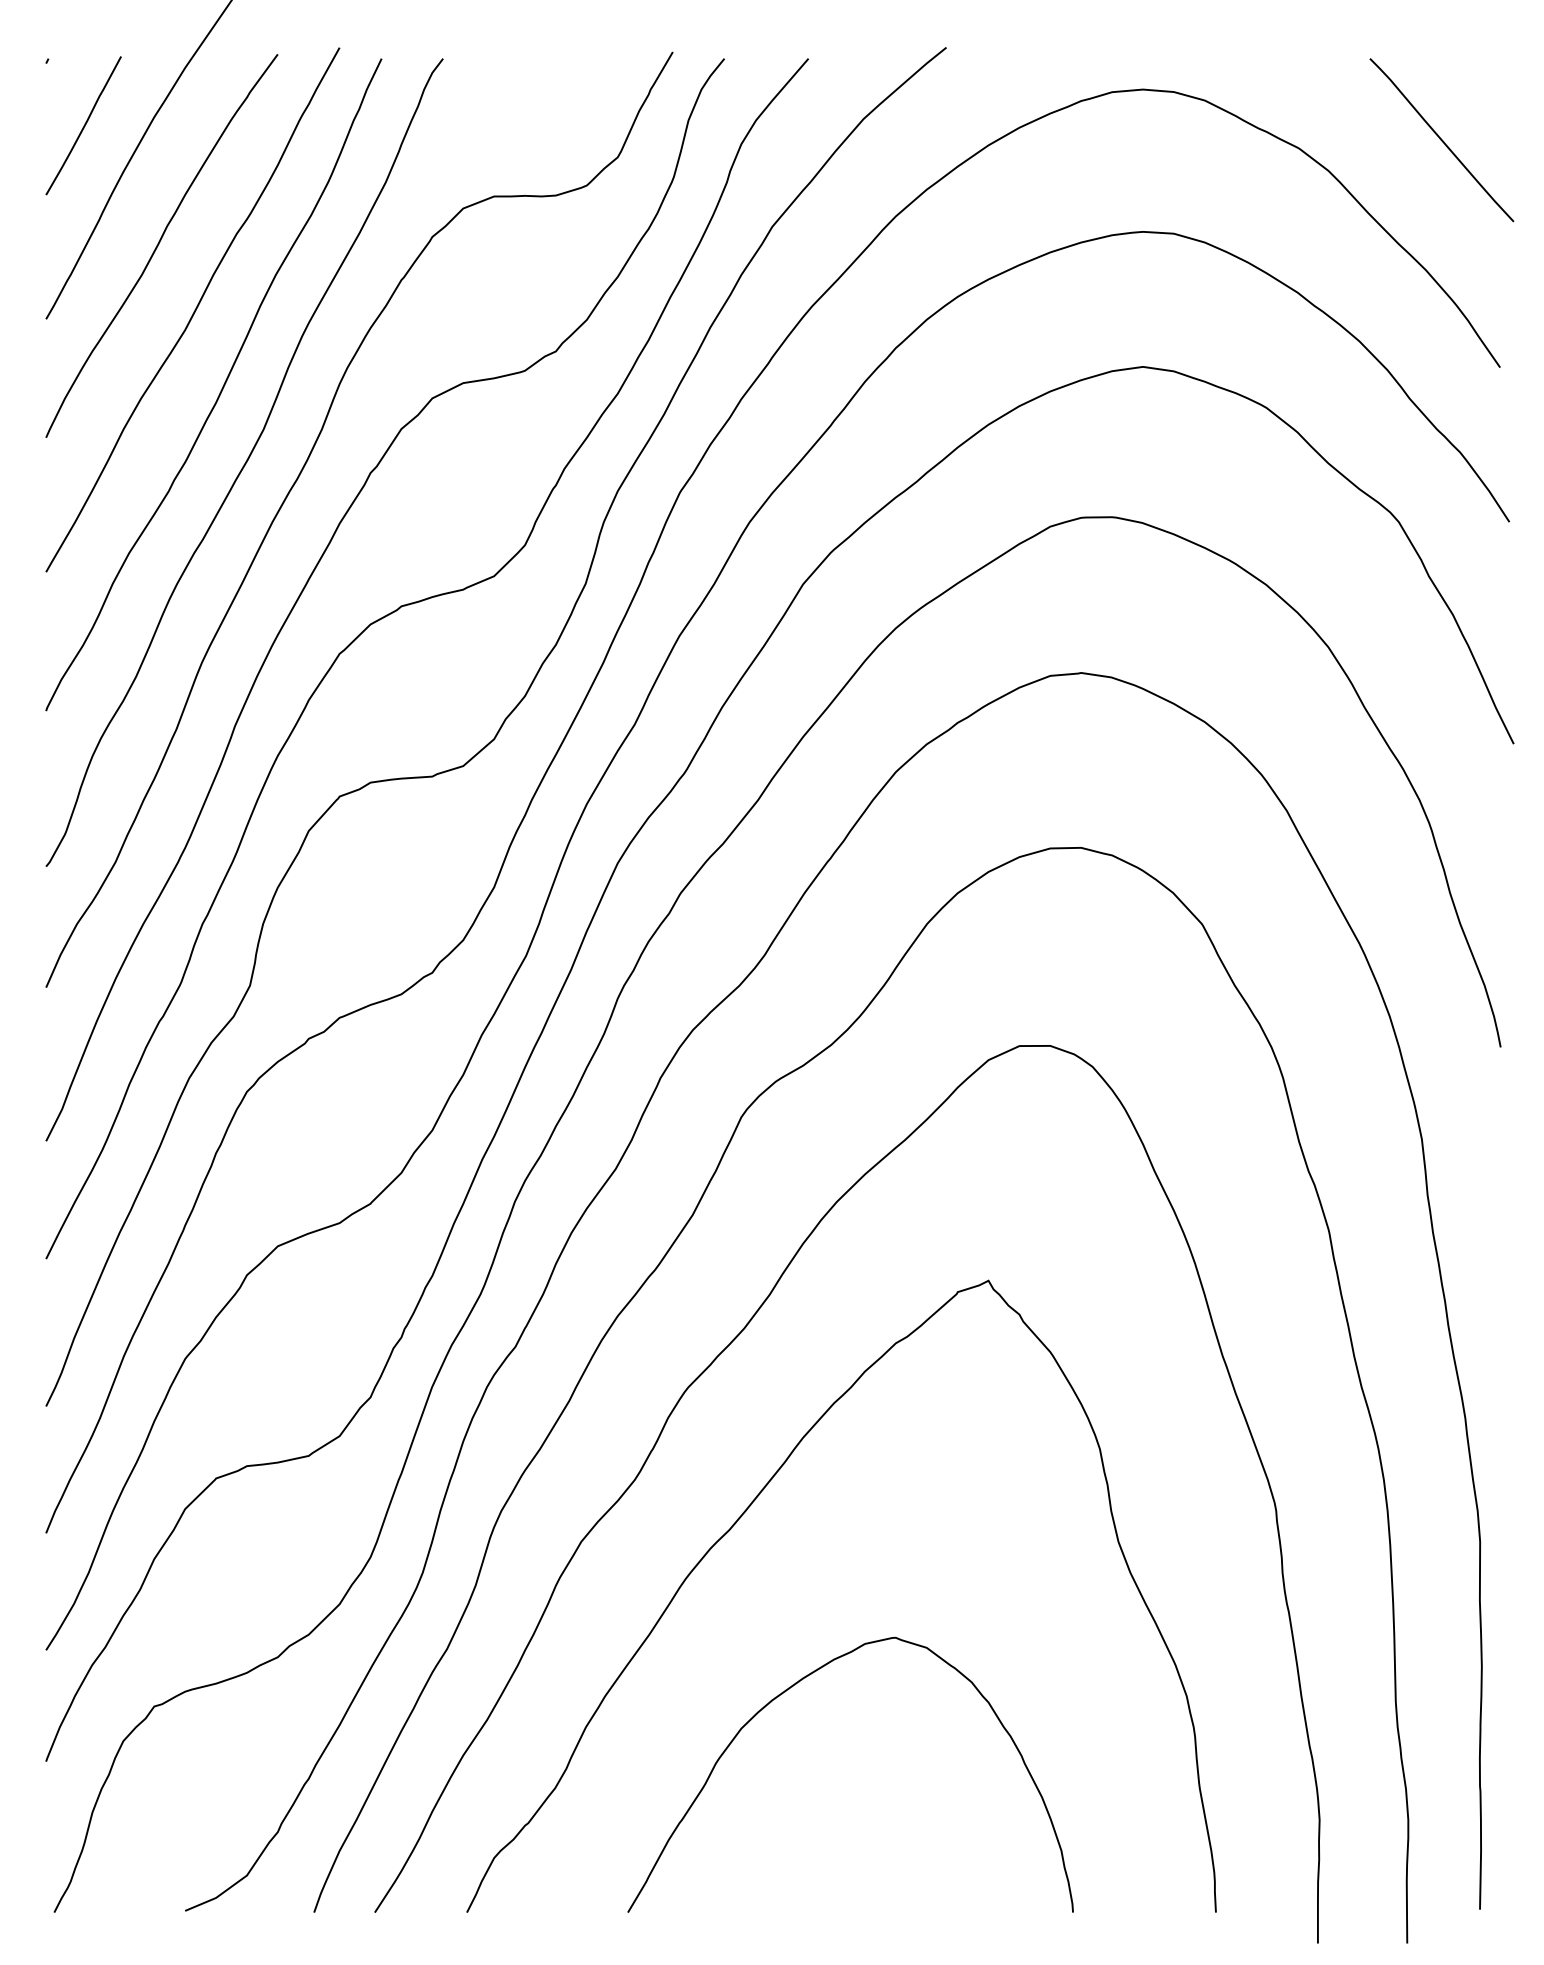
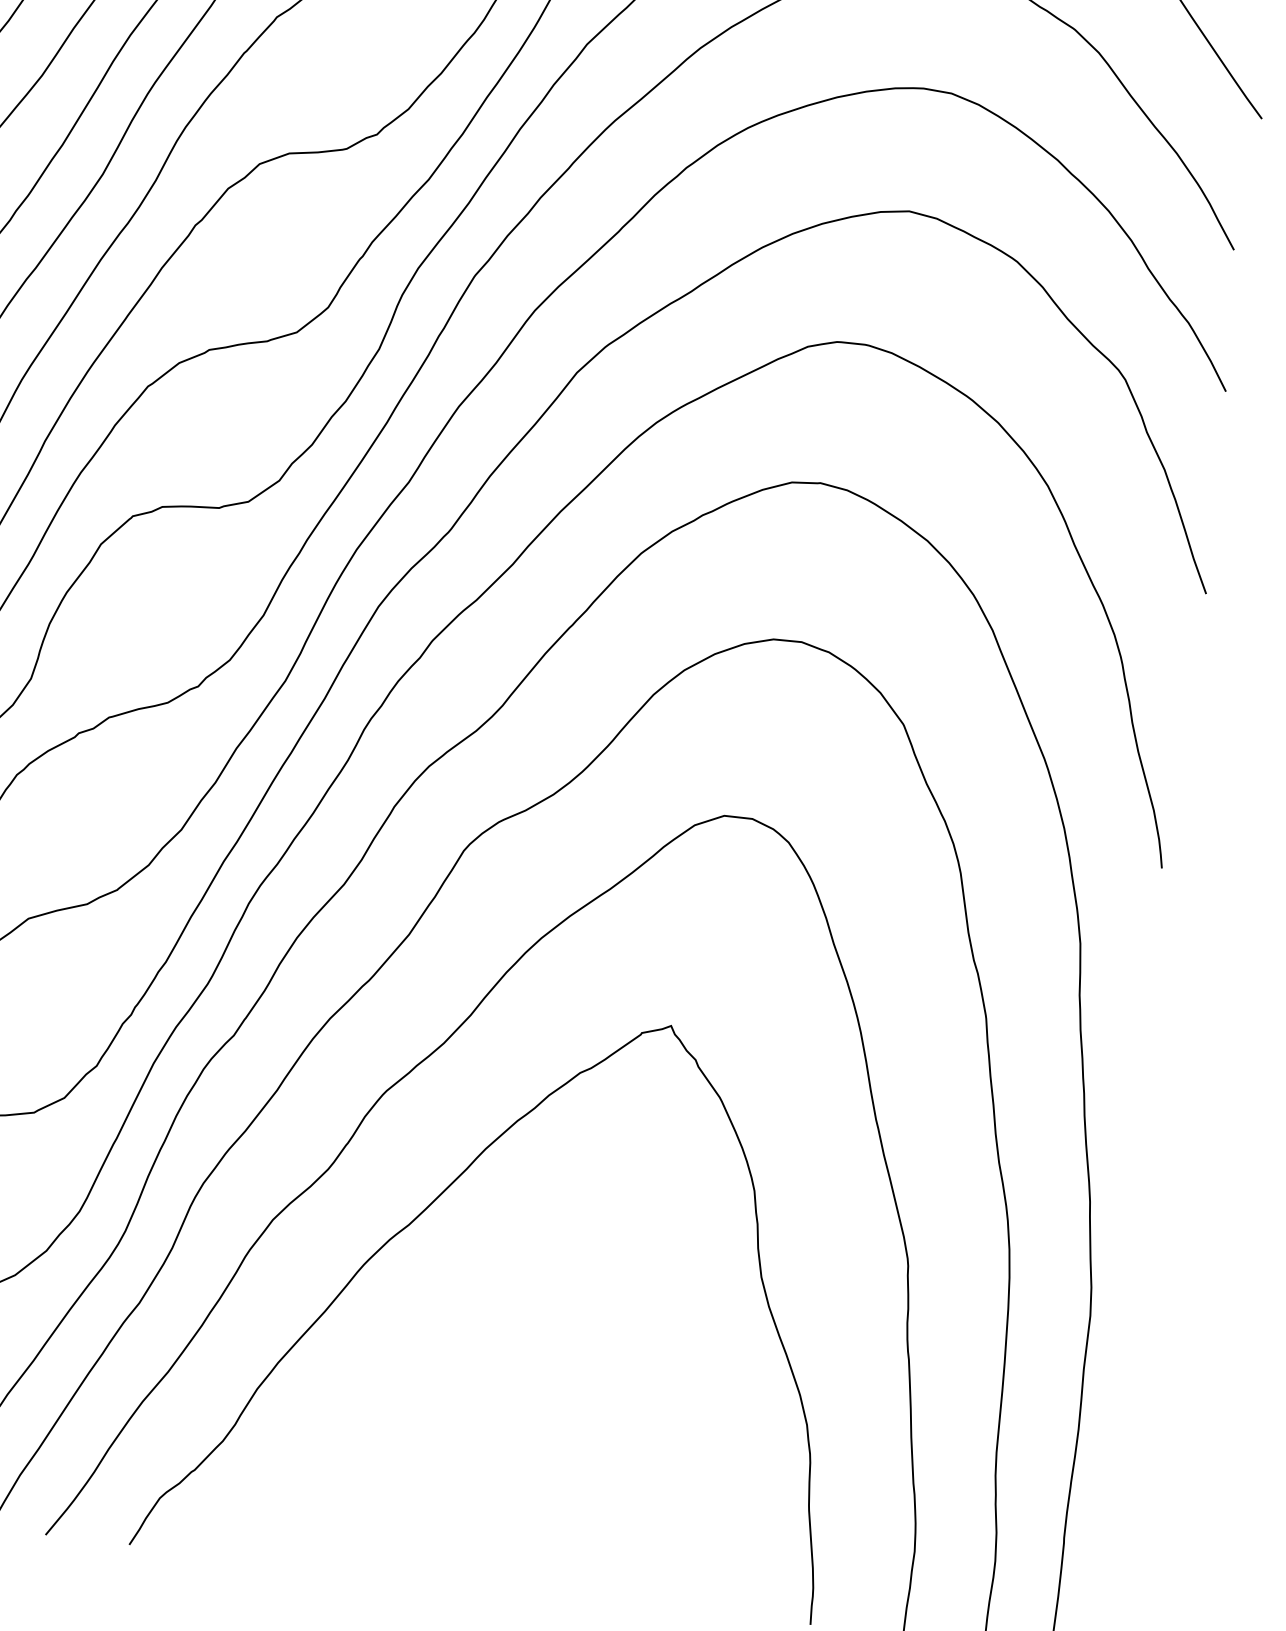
curve: (792, 1687) -> (449, 1374), removed

